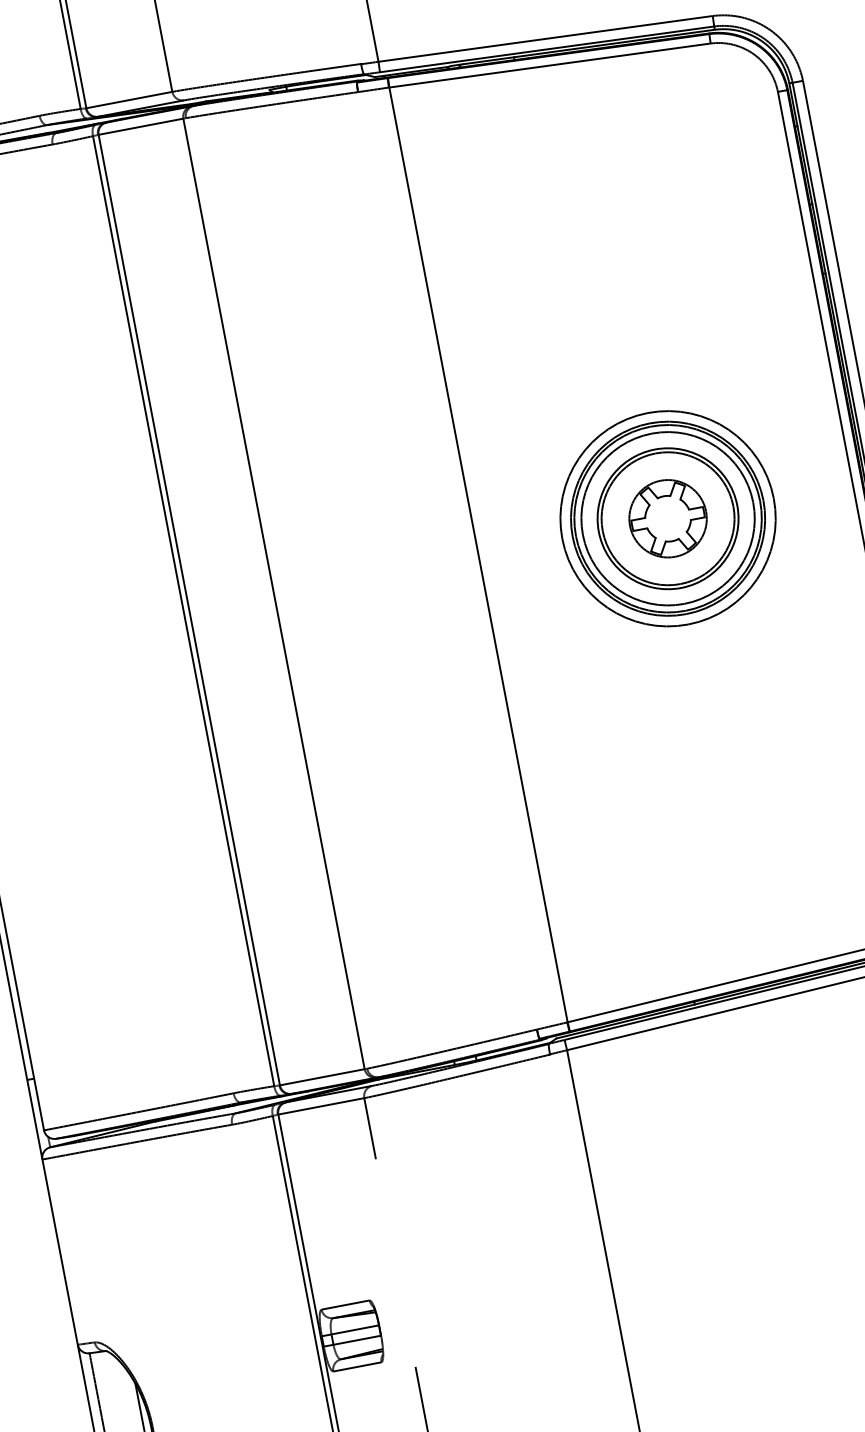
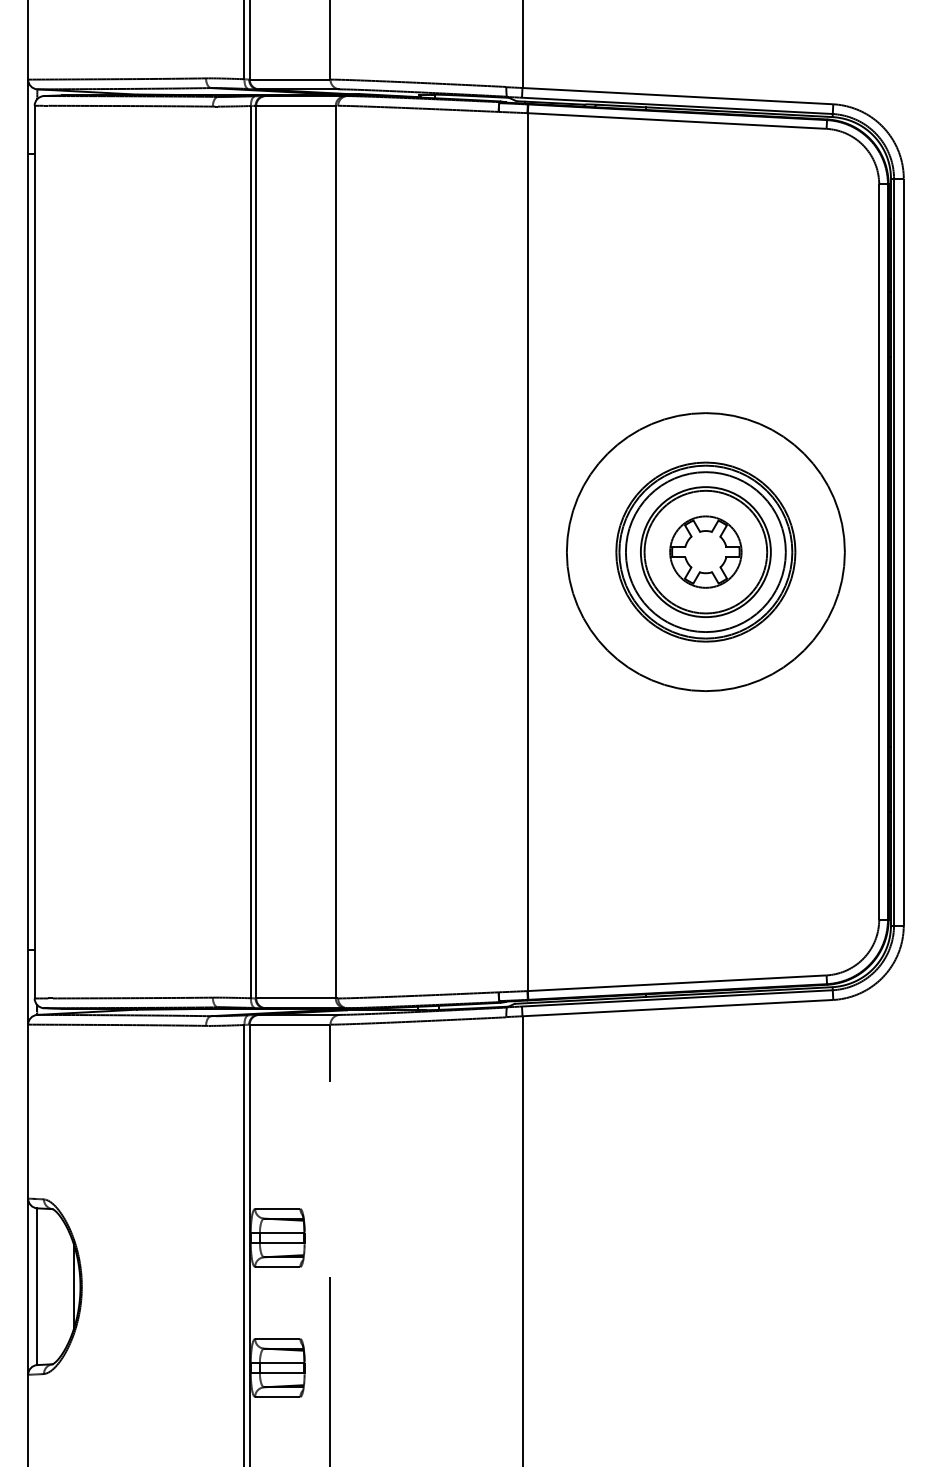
circle: (667, 518) -> (705, 551), size x1.4

